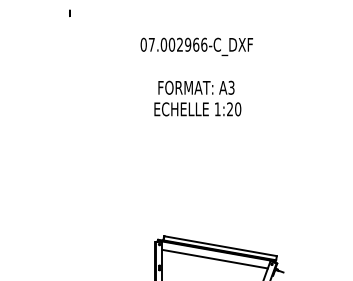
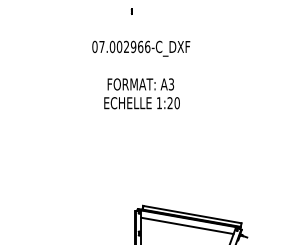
part: (69, 12) -> (131, 10), moved
text: (196, 76) -> (140, 74), moved

